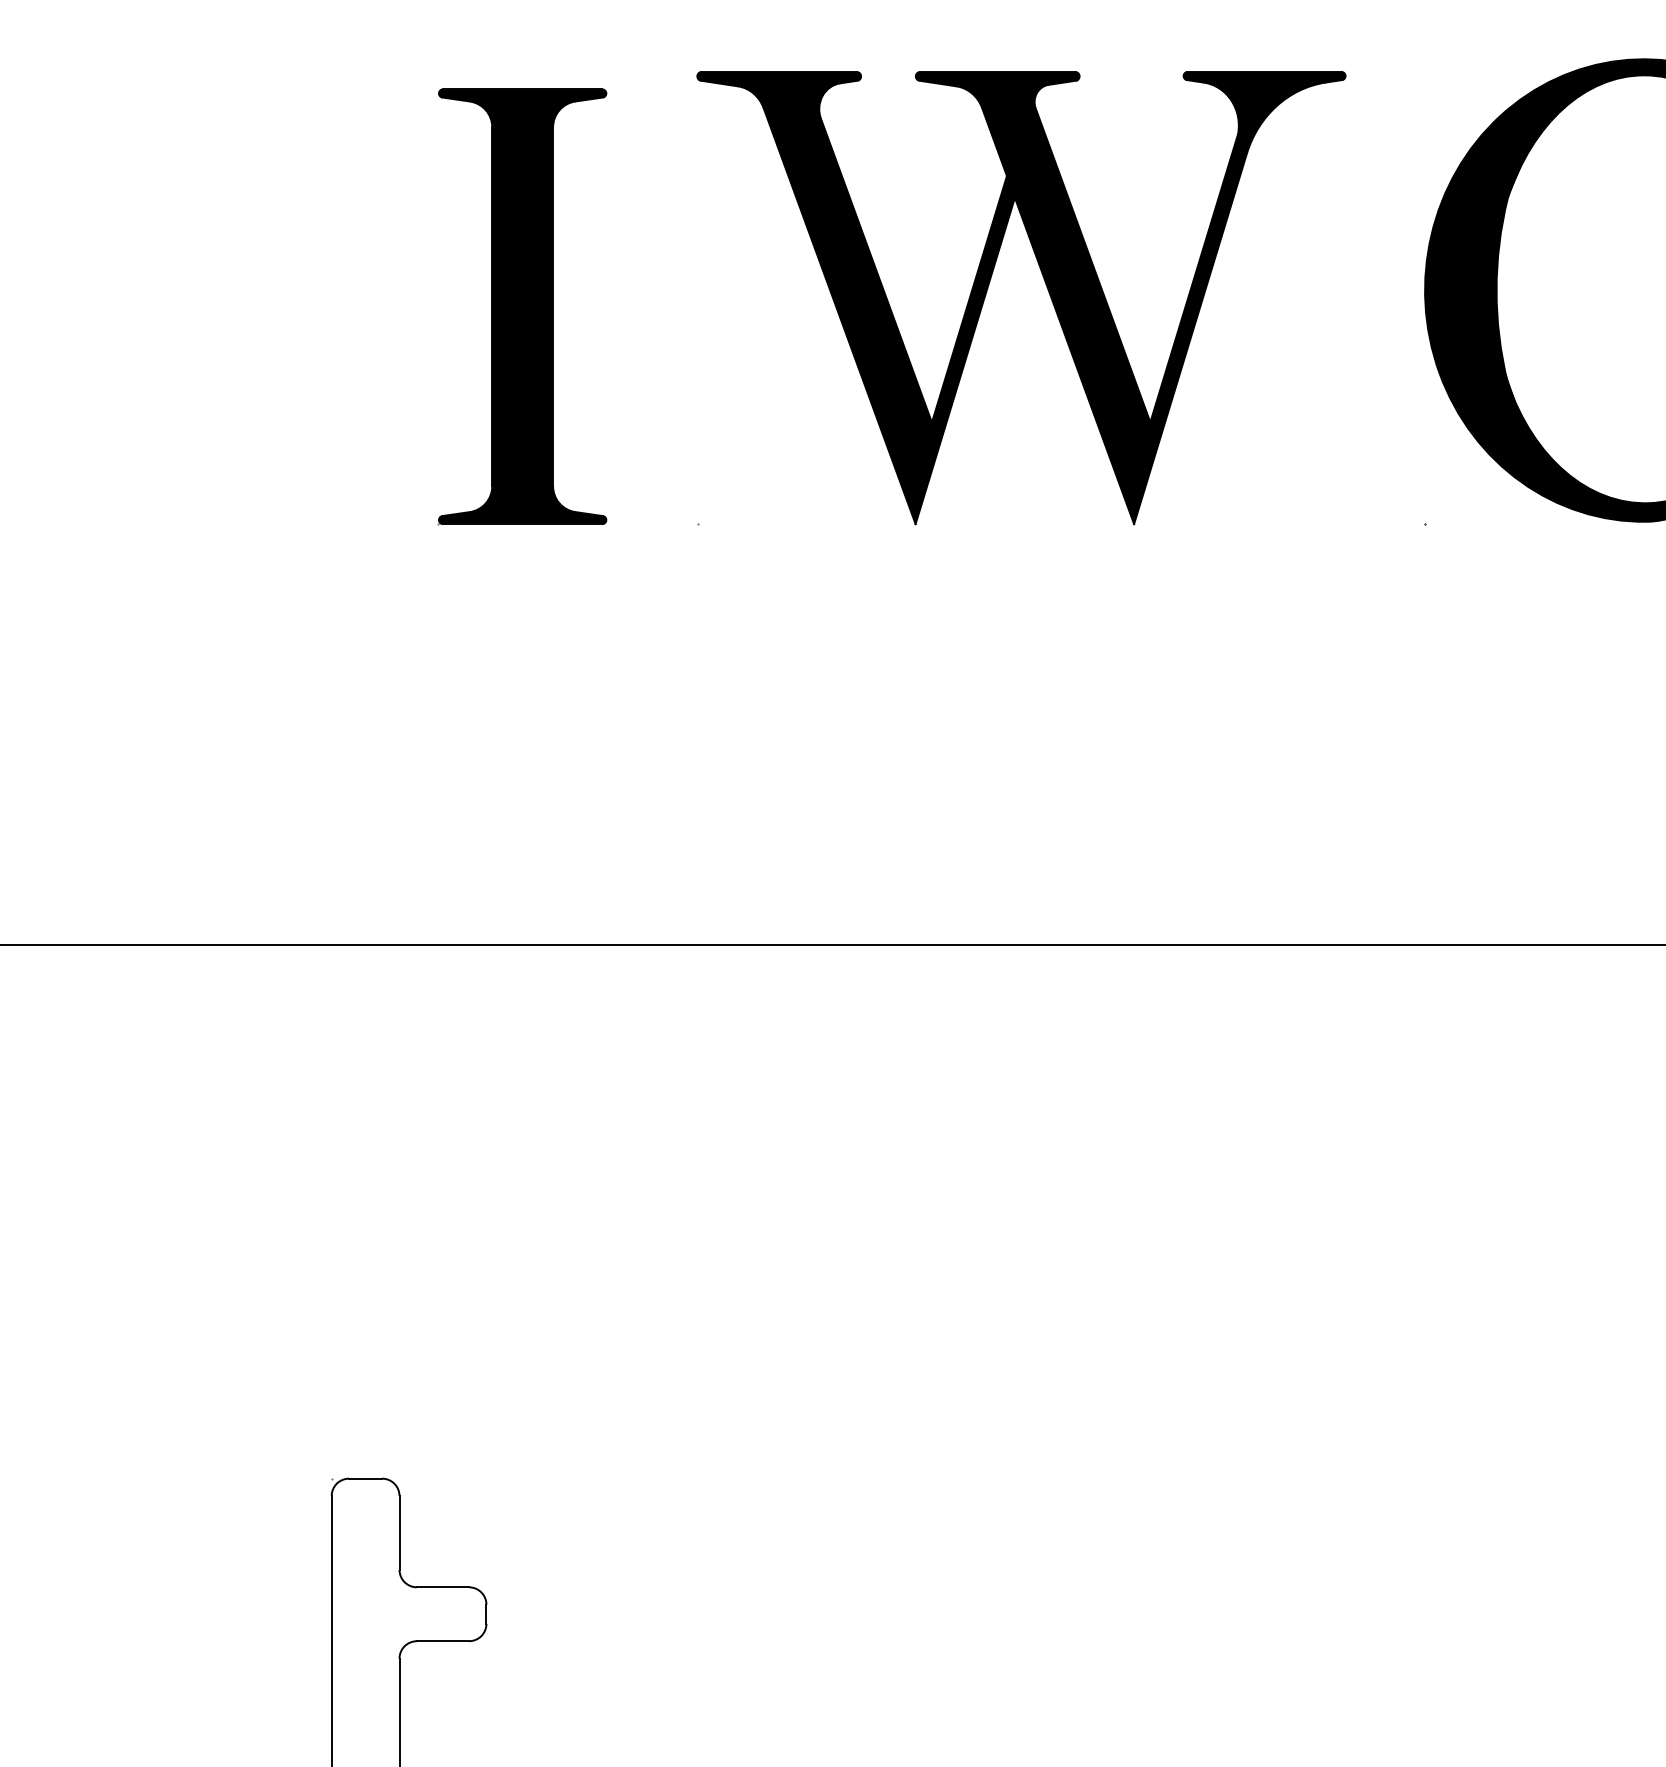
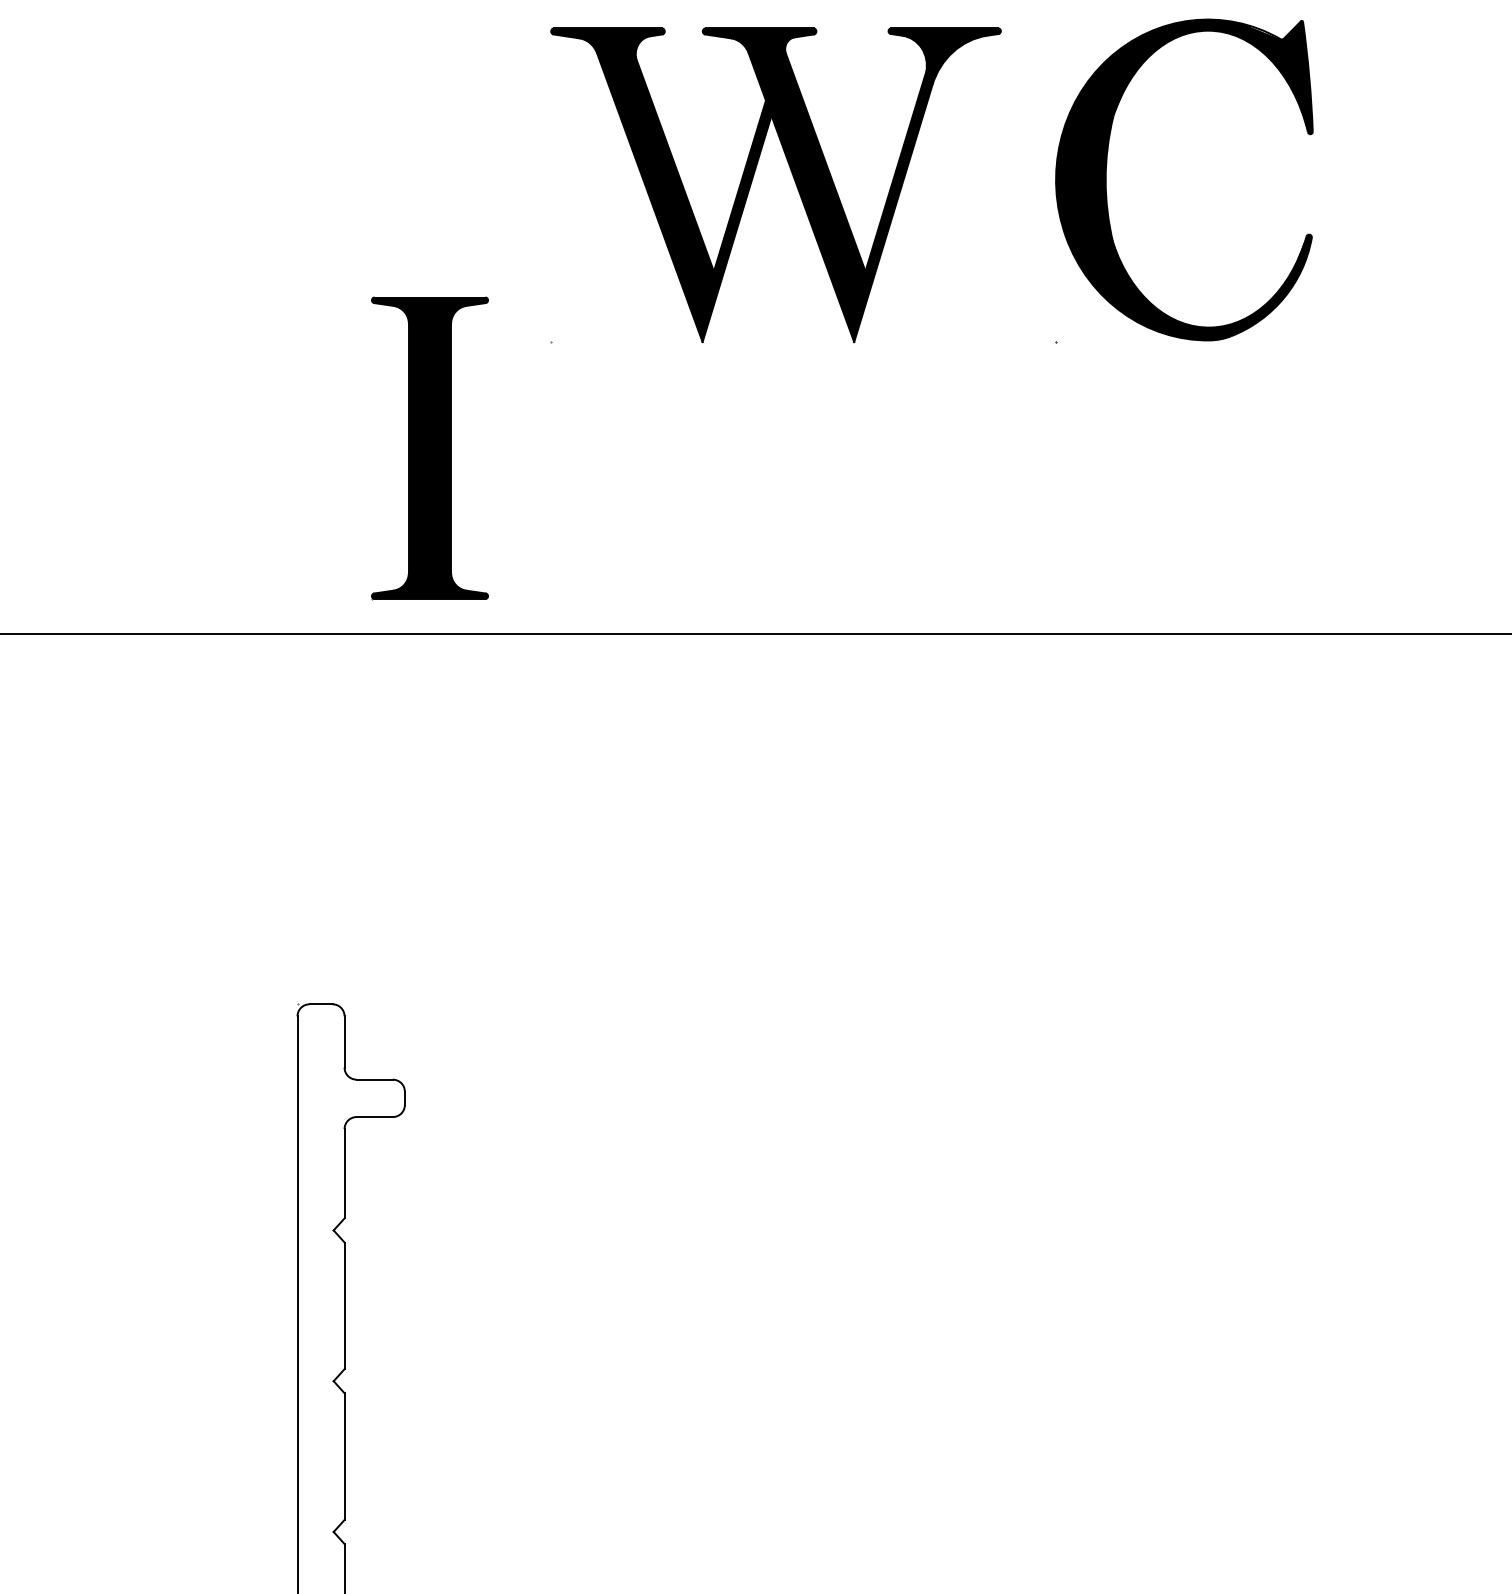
part: (521, 307) -> (429, 448), moved

